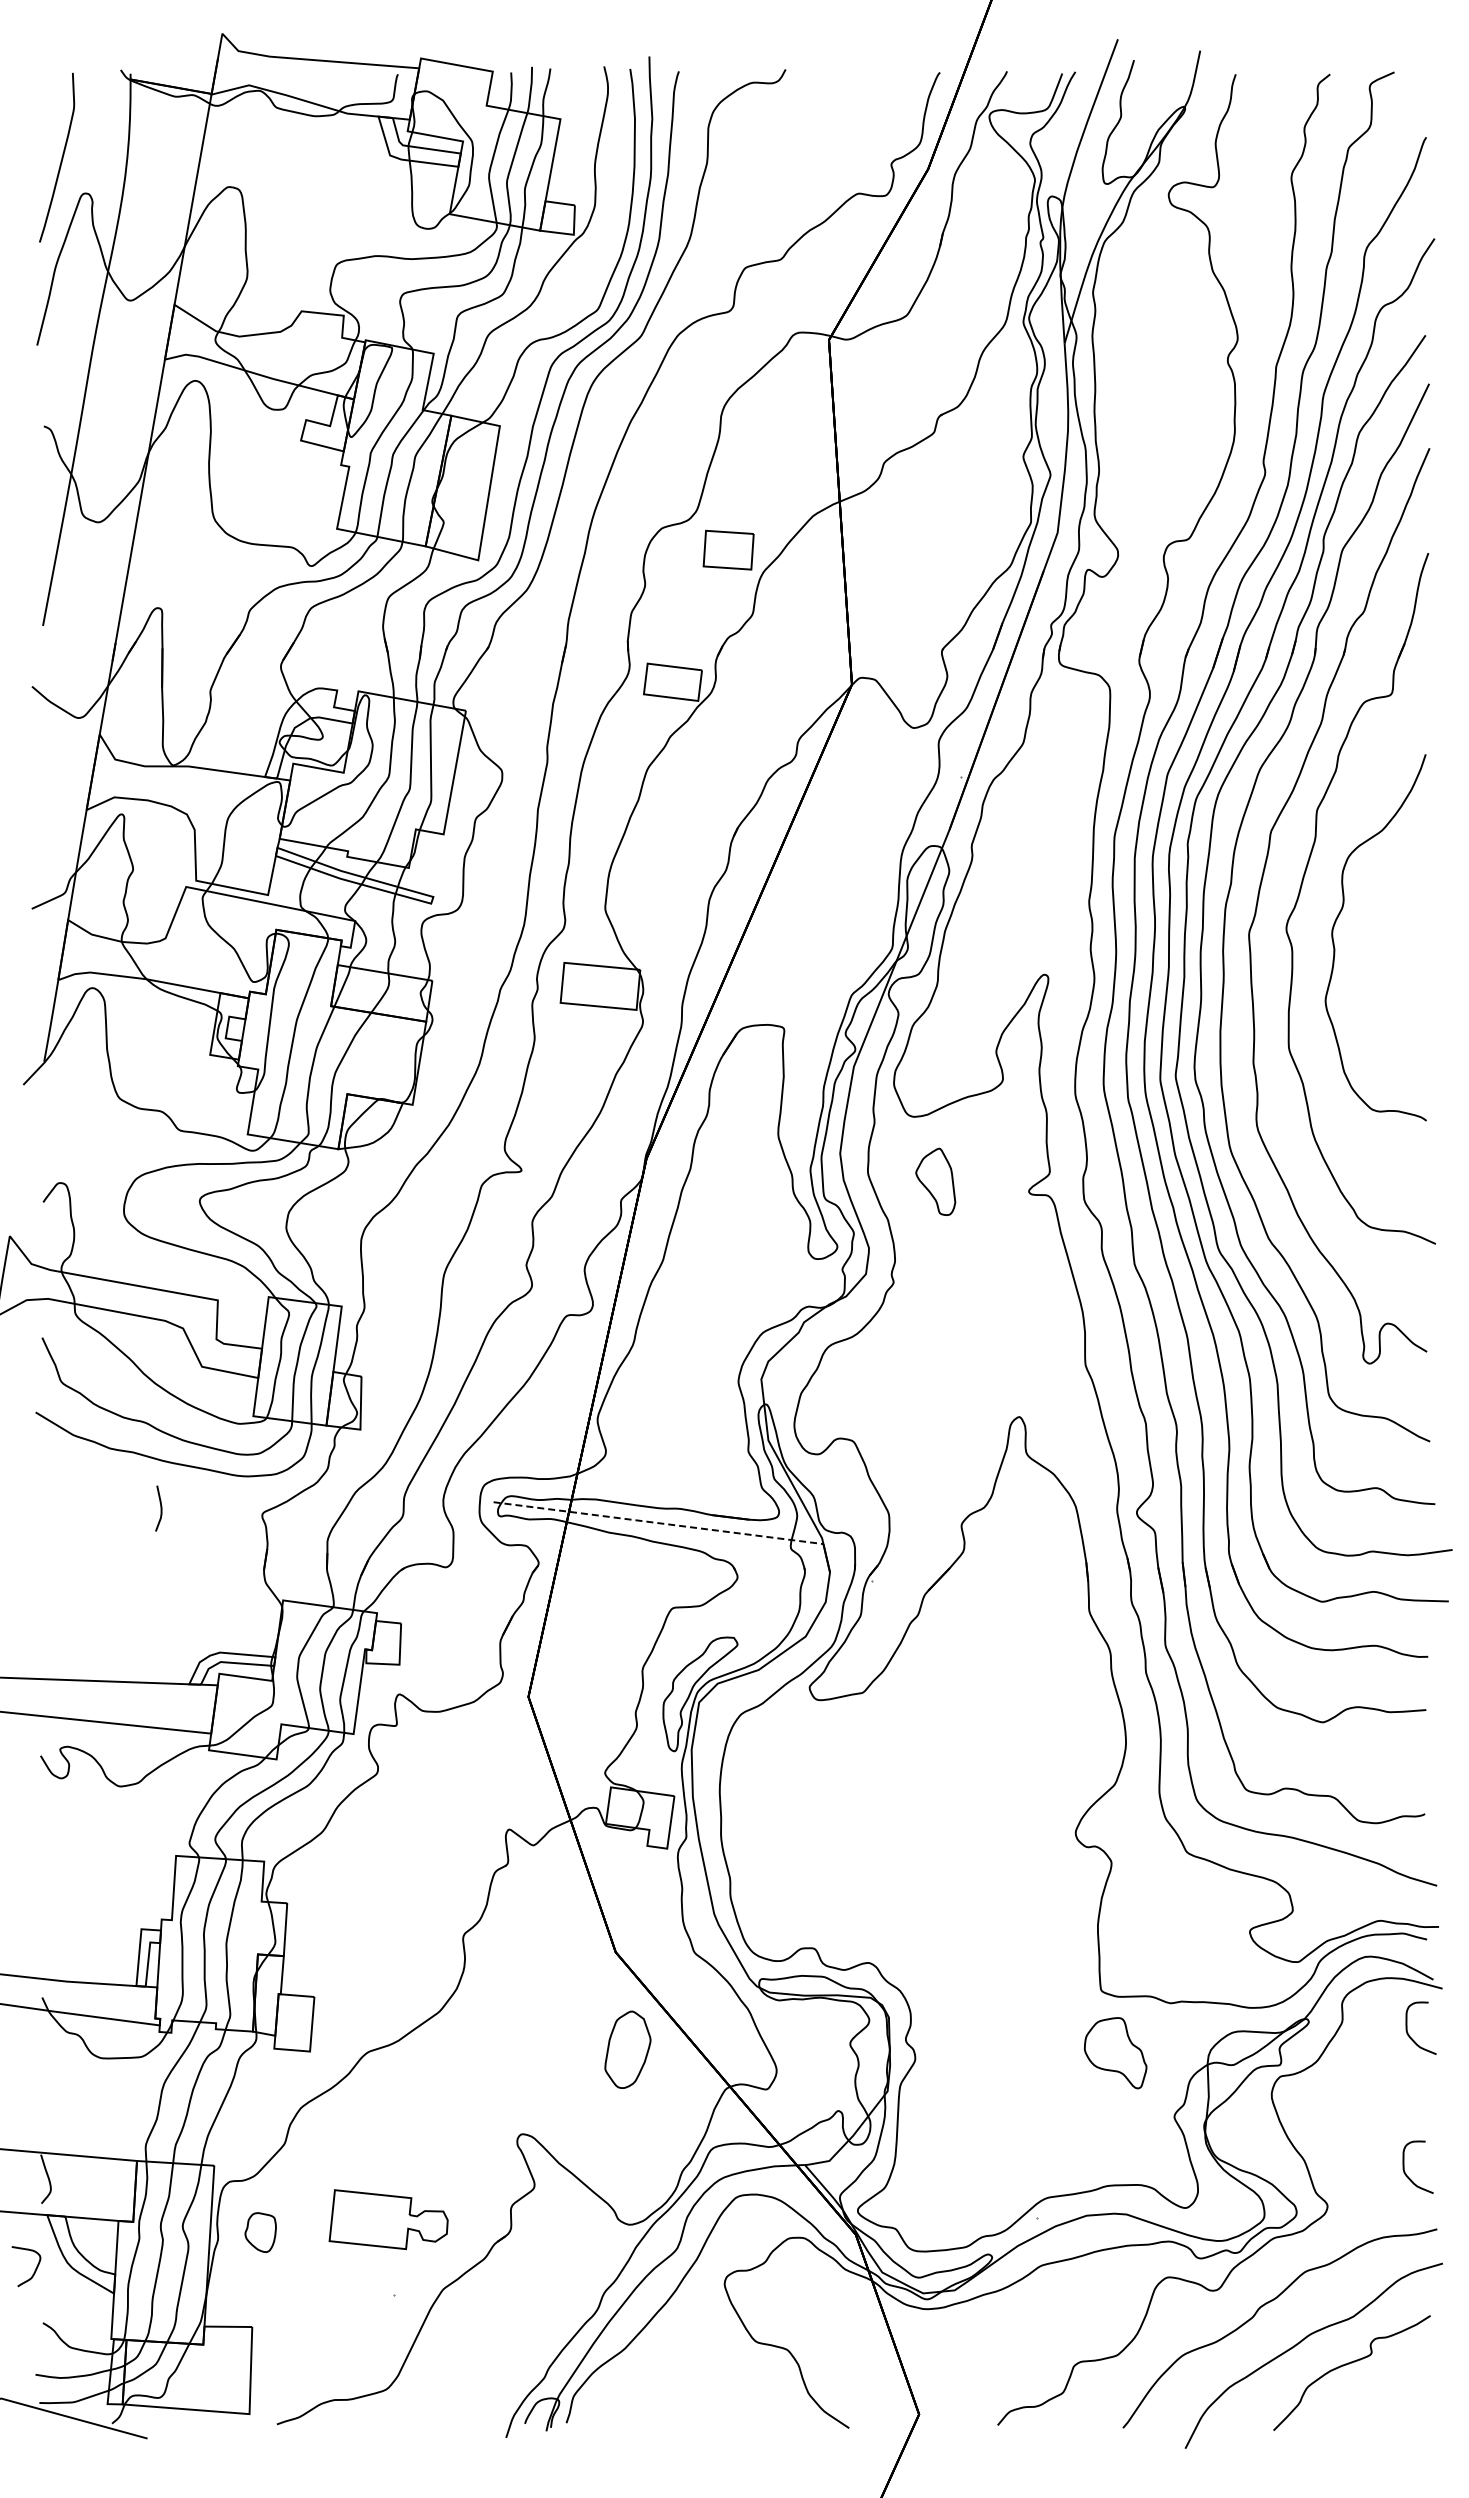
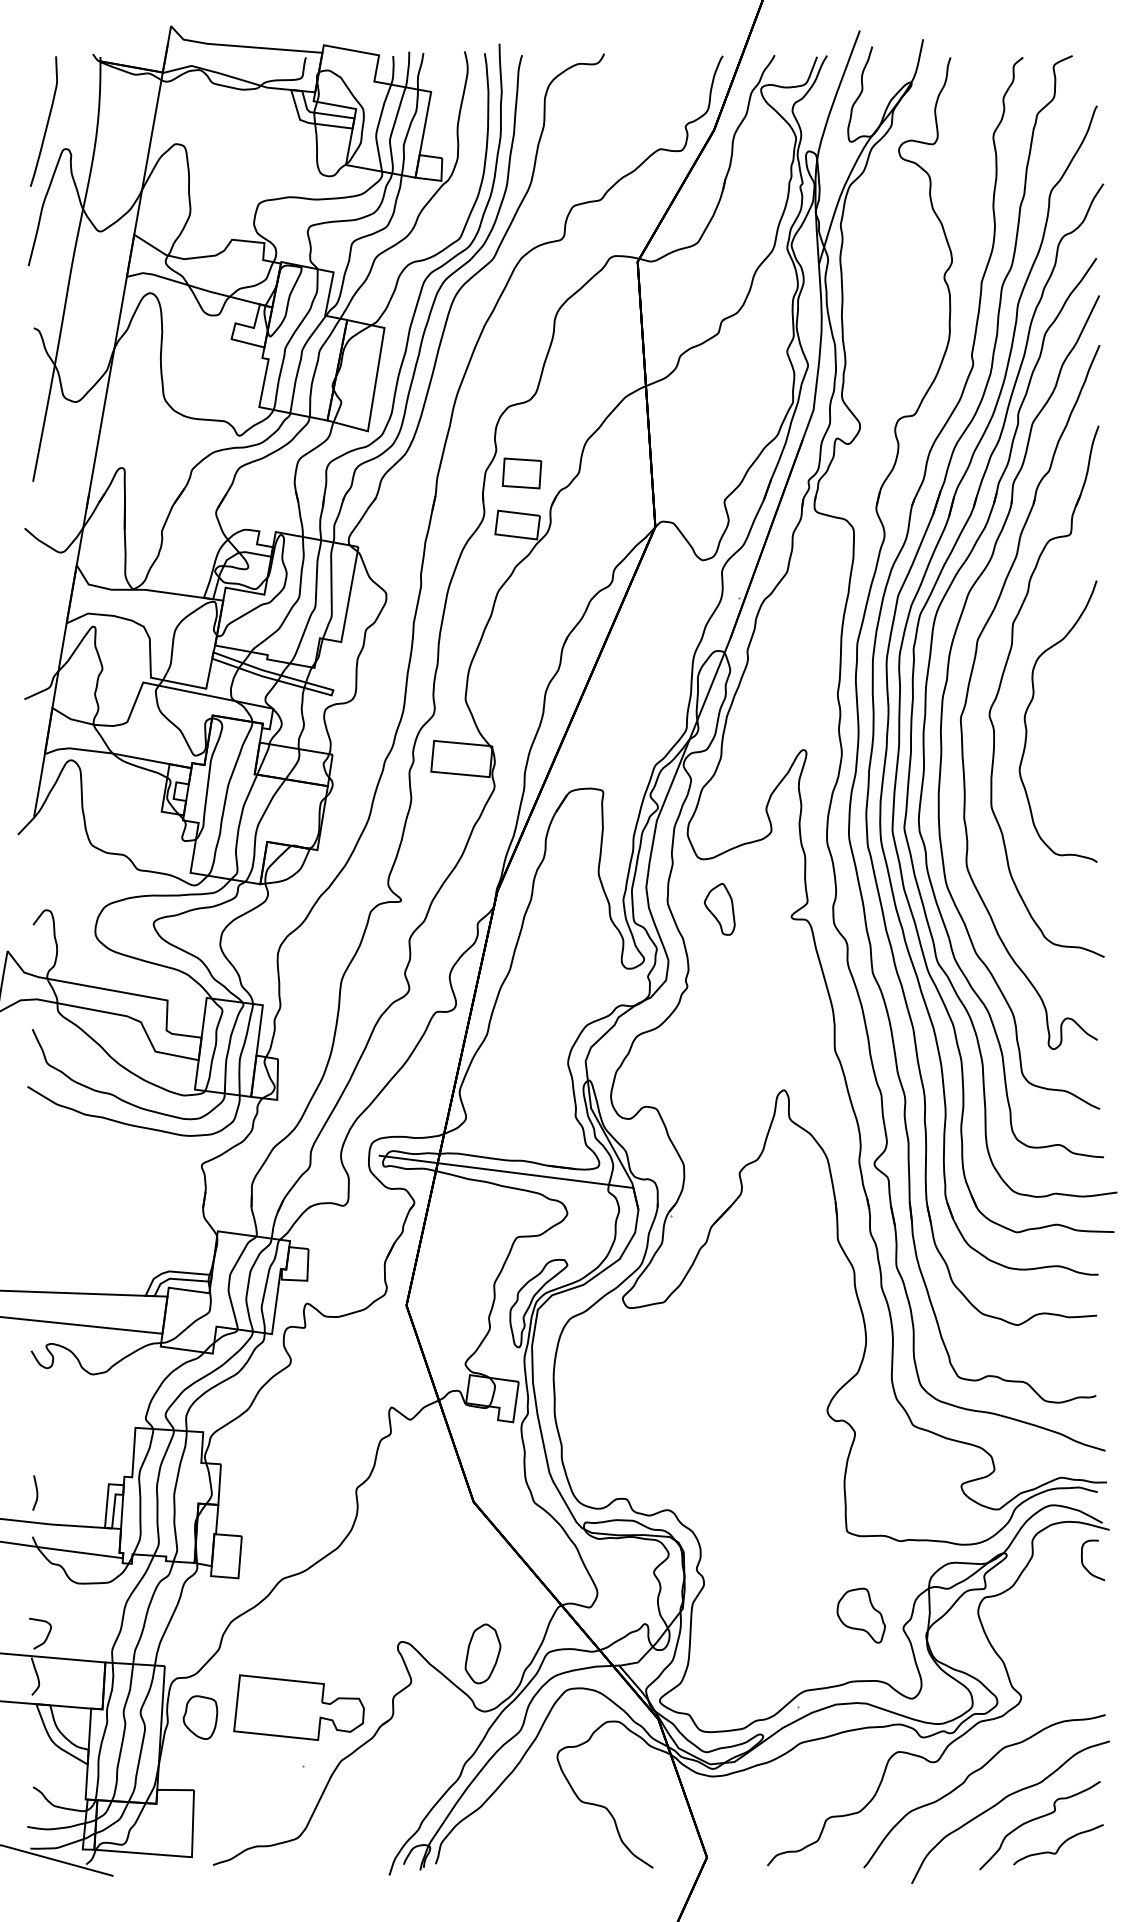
part: (728, 549) -> (521, 472), moved
curve: (160, 1508) -> (36, 1492), moved
line: (659, 1523) -> (507, 1172), dashed -> solid
part: (627, 2049) -> (482, 1653), moved
part: (1115, 2053) -> (861, 1615), moved
curve: (1404, 2166) -> (1080, 1666), removed
part: (388, 2219) -> (298, 1707), size x1.43
part: (260, 2232) -> (200, 1717), size x1.43
curve: (34, 2270) -> (46, 1636), moved
curve: (1377, 2399) -> (1059, 1845), added

